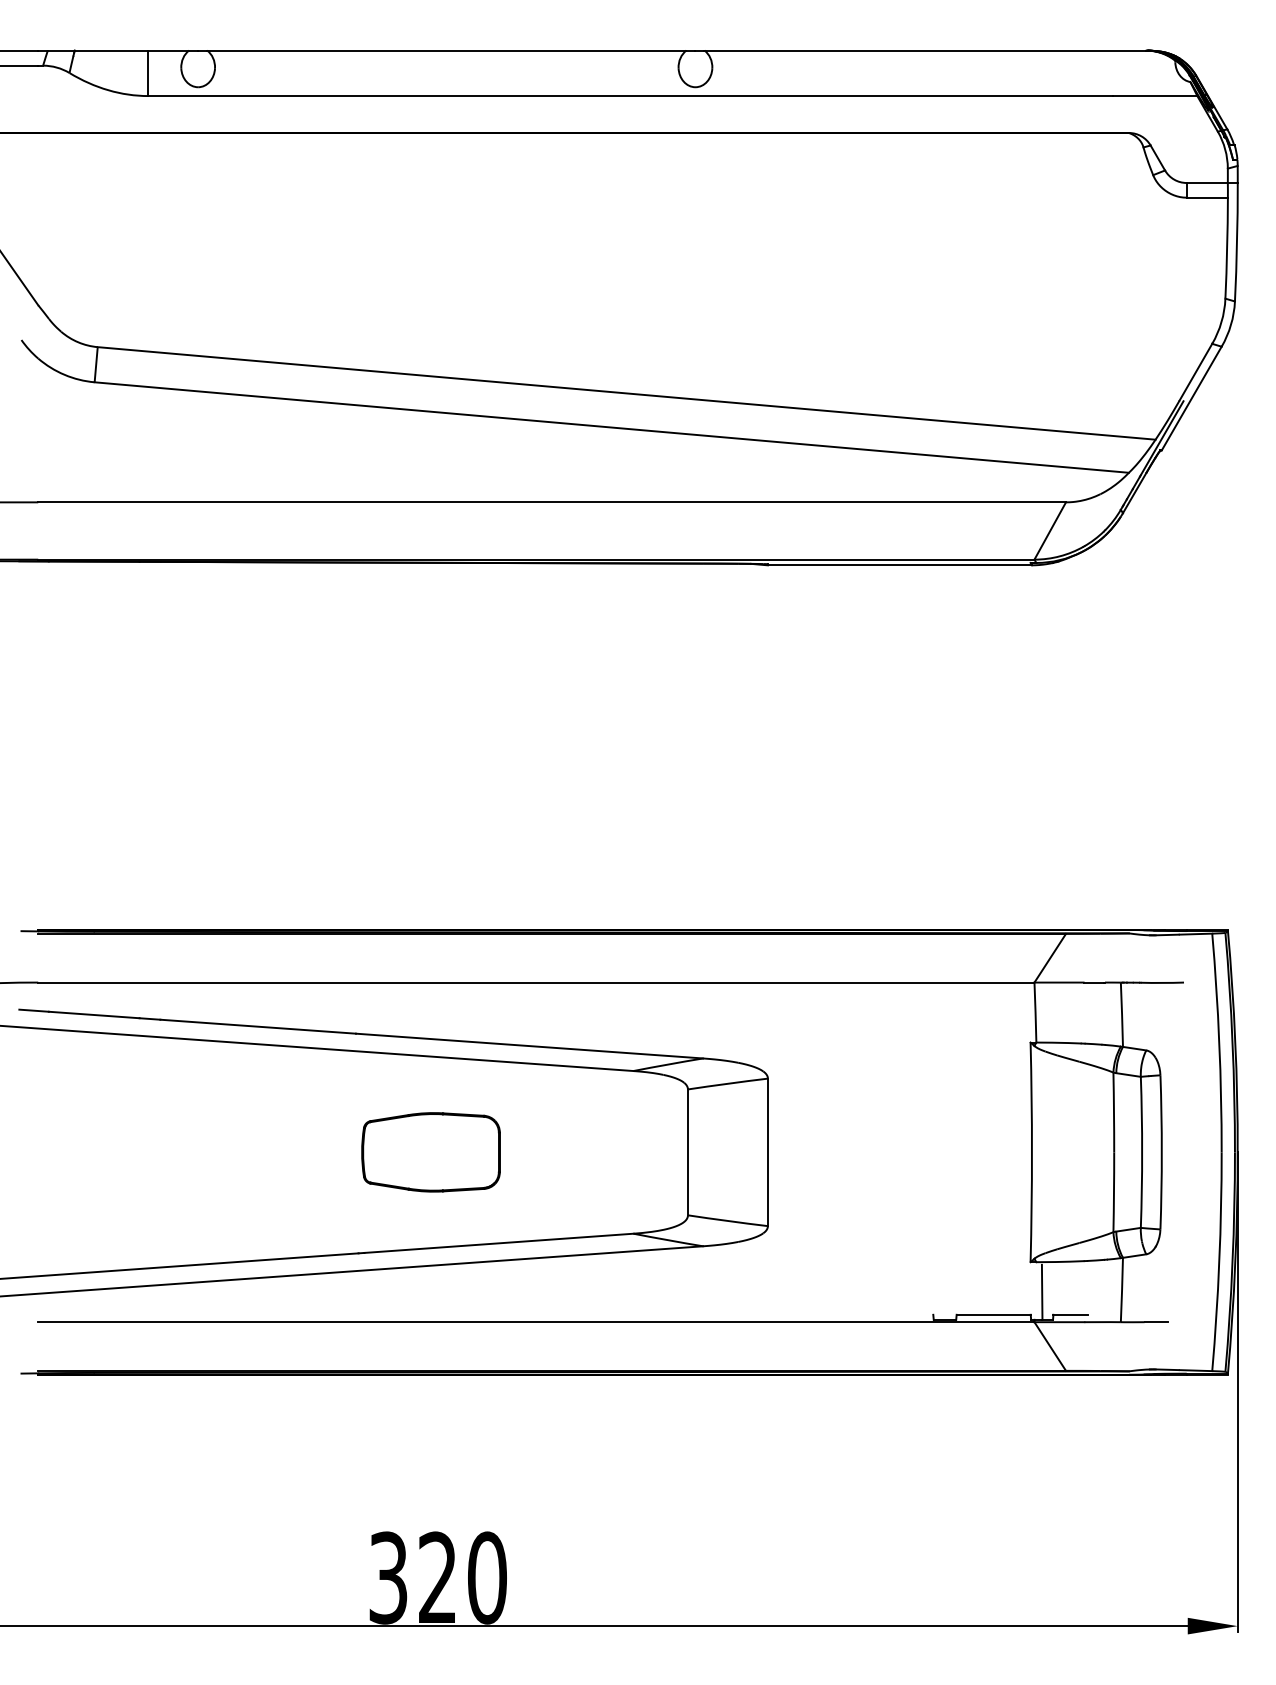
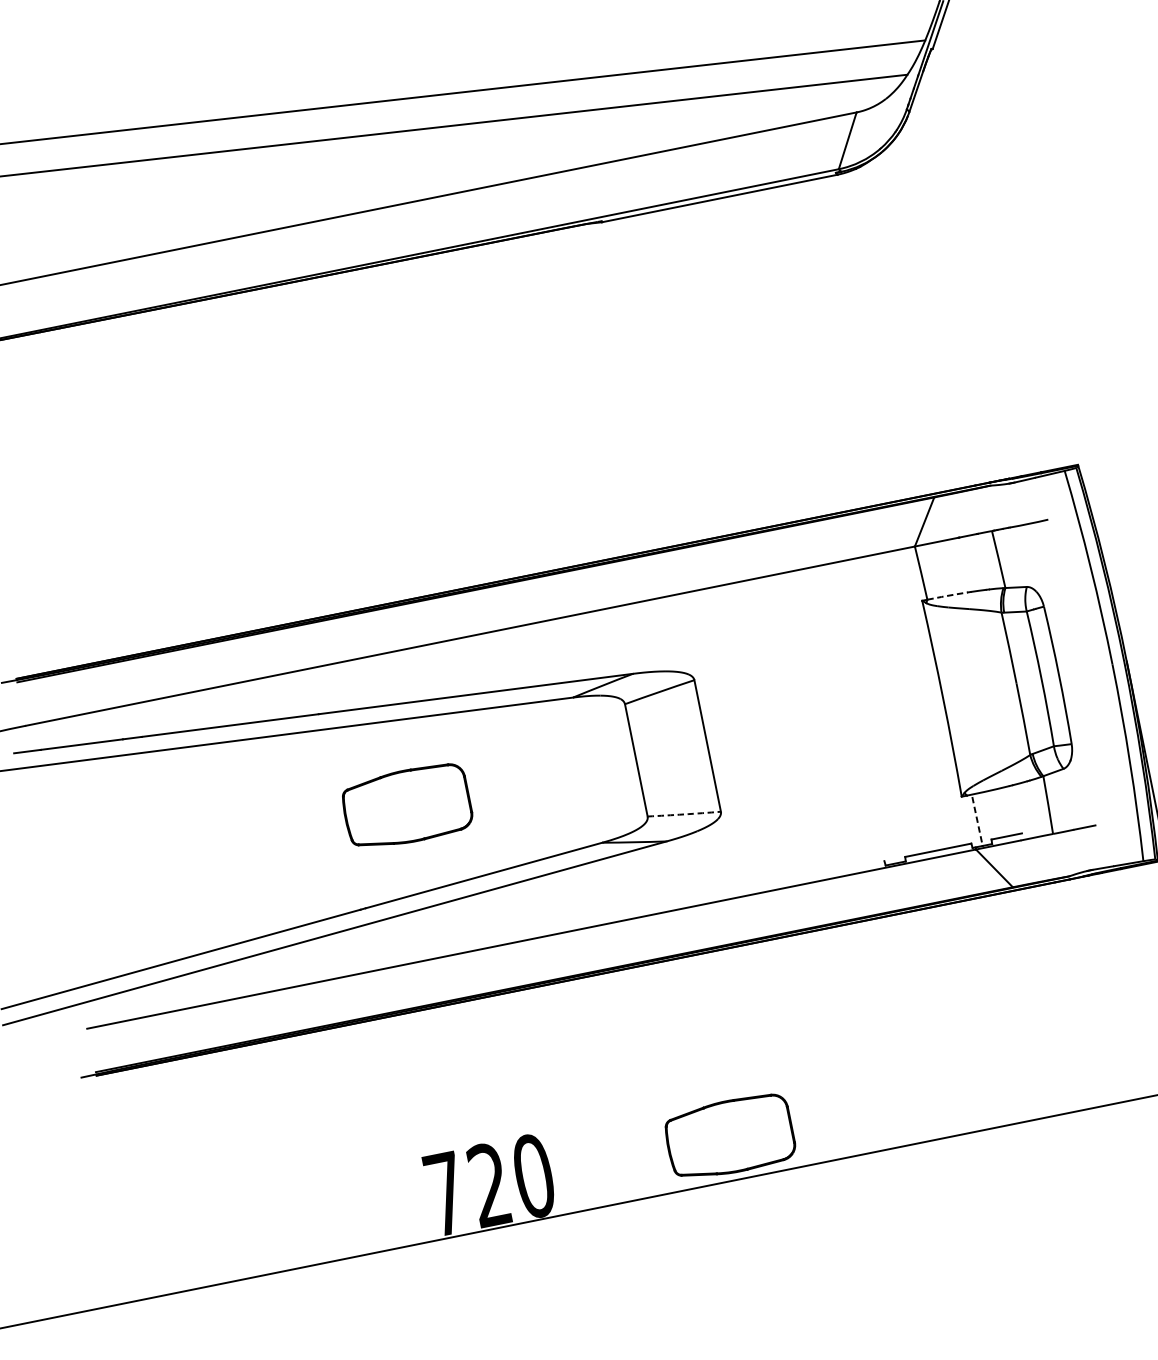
line: (1059, 1042) -> (948, 595), solid -> dashed
arc: (727, 1221) -> (684, 814), solid -> dashed
line: (1042, 1292) -> (977, 821), solid -> dashed
text: (388, 1577) -> (445, 1193), 320 -> 720
part: (706, 1578) -> (729, 1137), added

